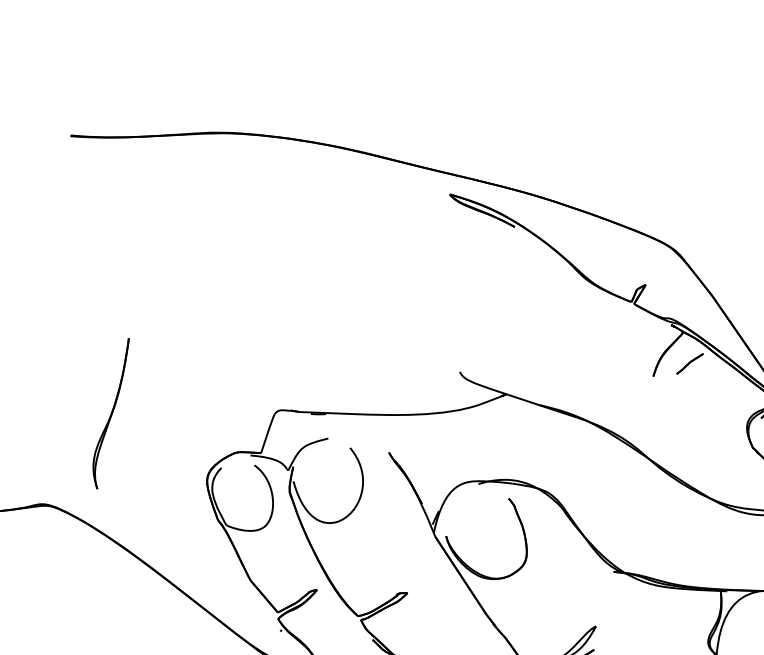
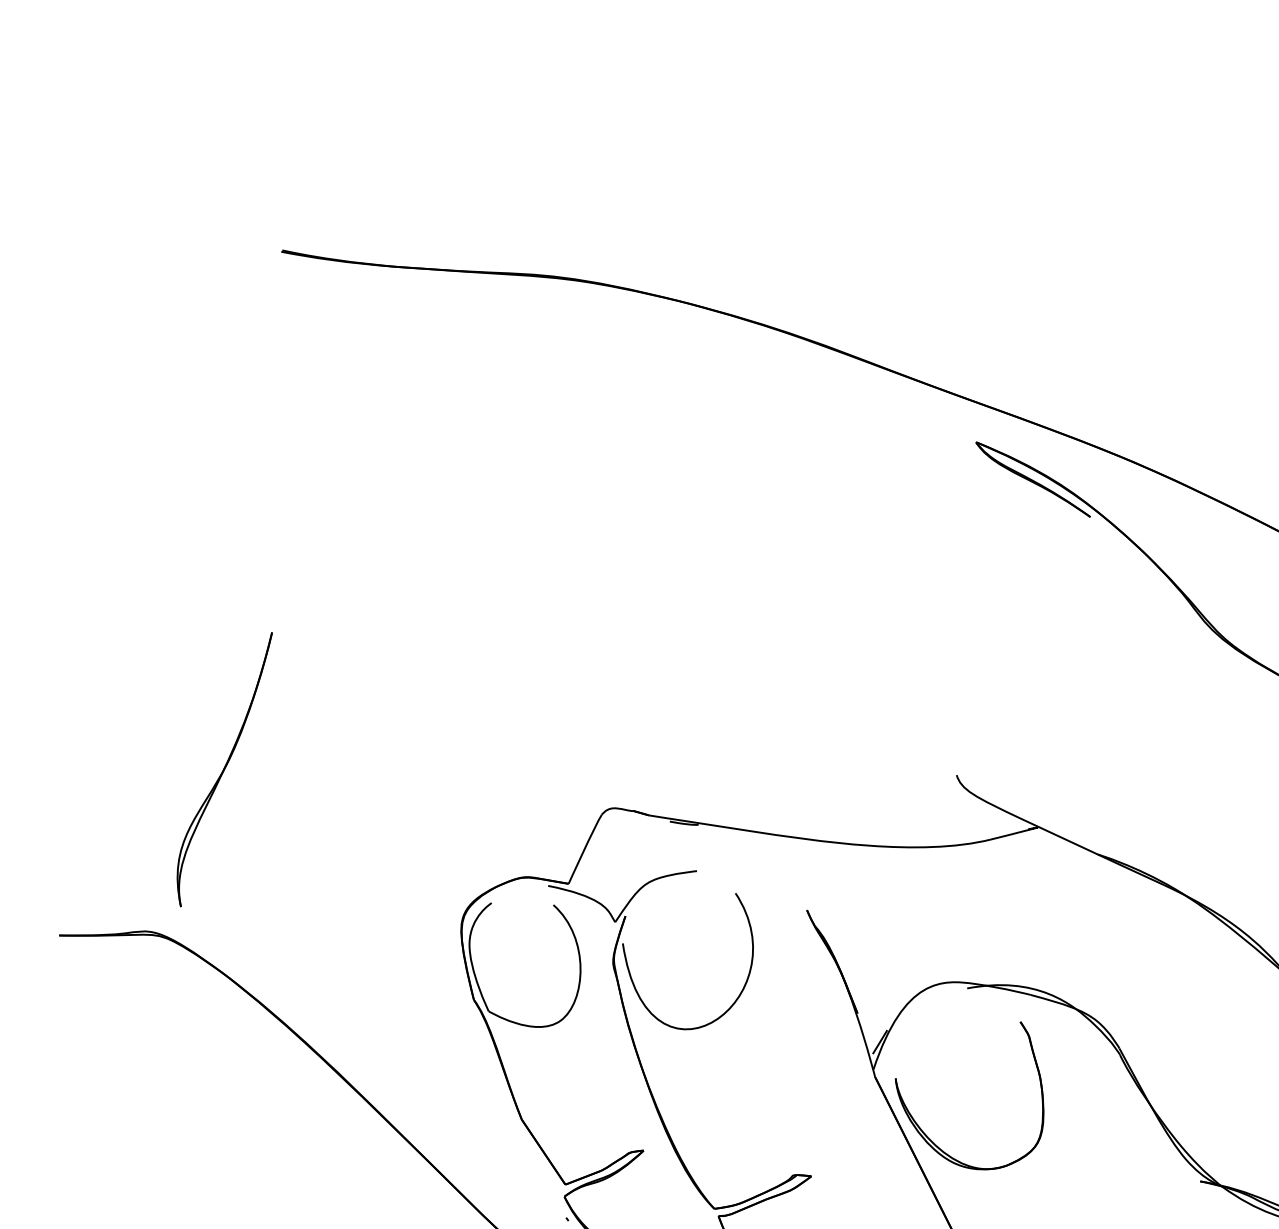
part: (110, 413) -> (221, 768), moved

